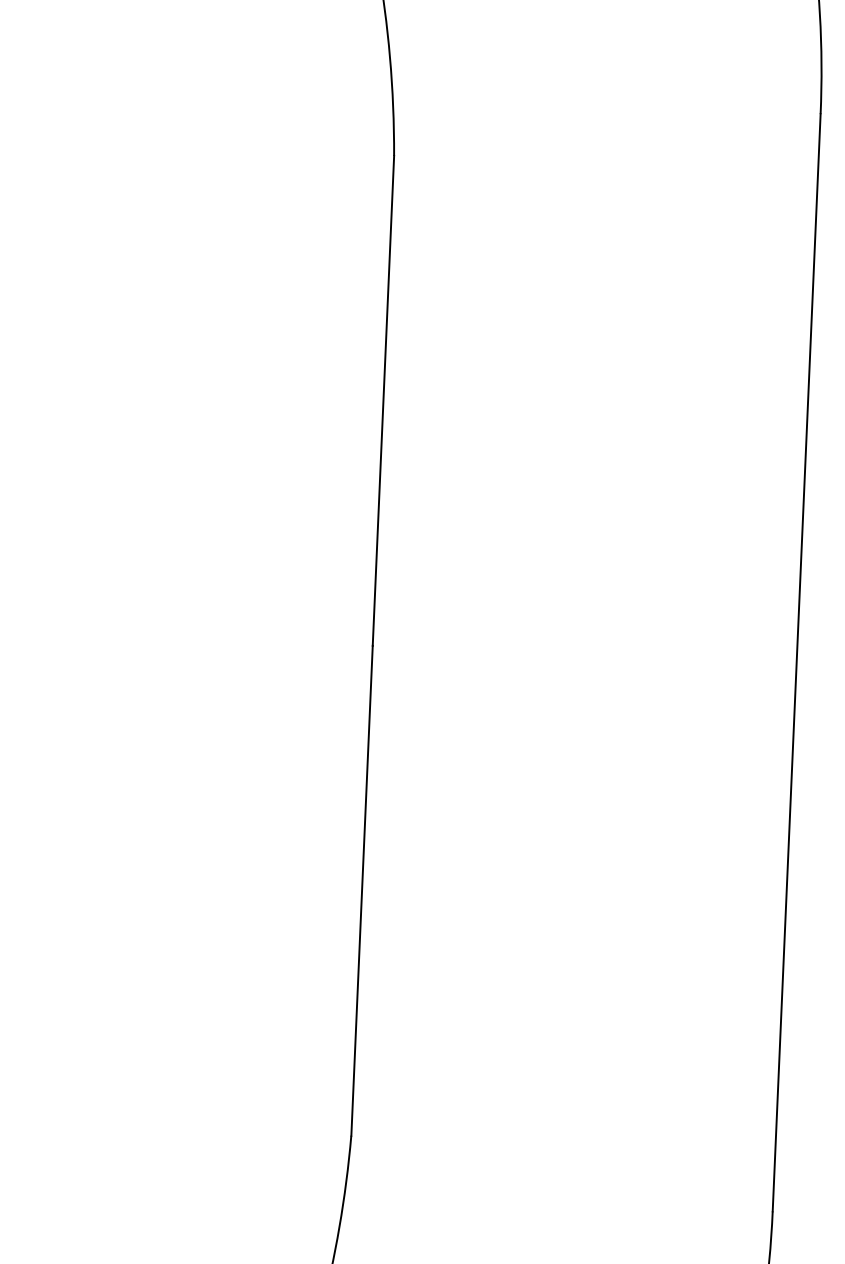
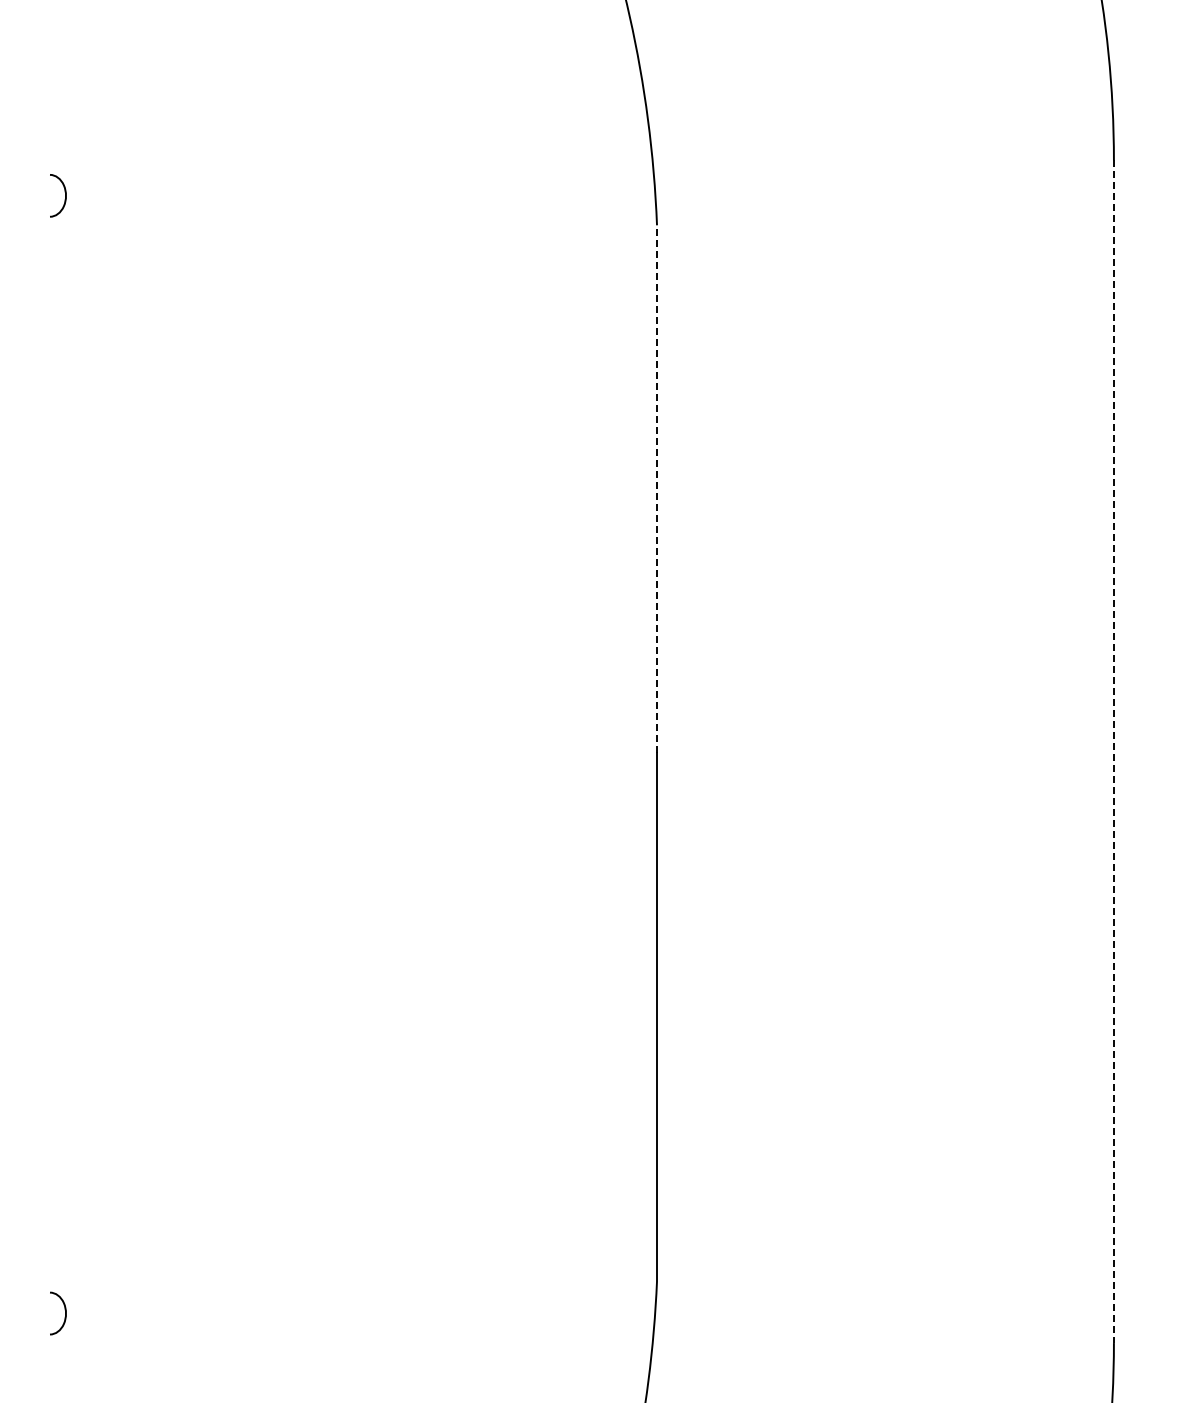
line: (383, 401) -> (657, 489), solid -> dashed
line: (796, 663) -> (1113, 752), solid -> dashed

